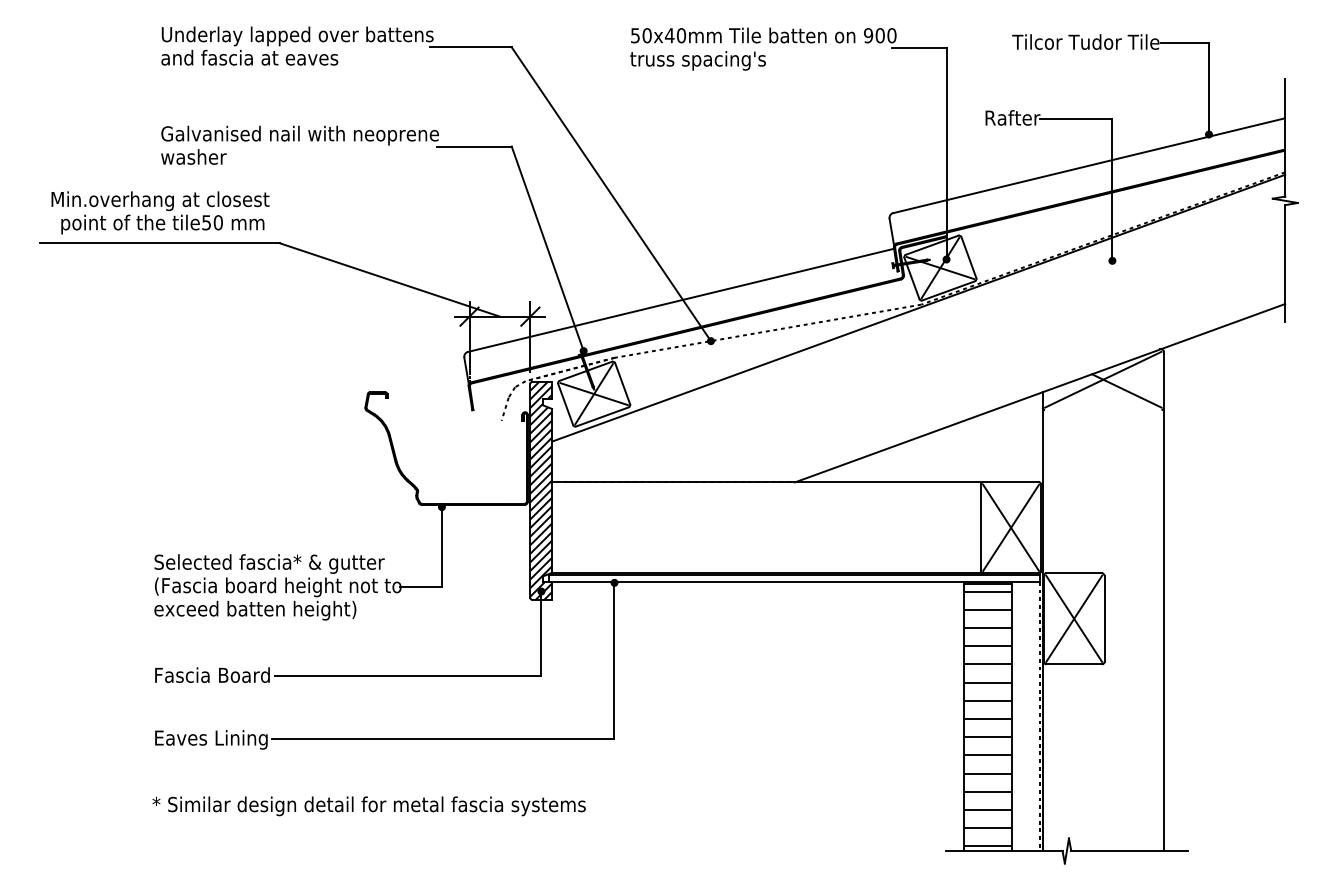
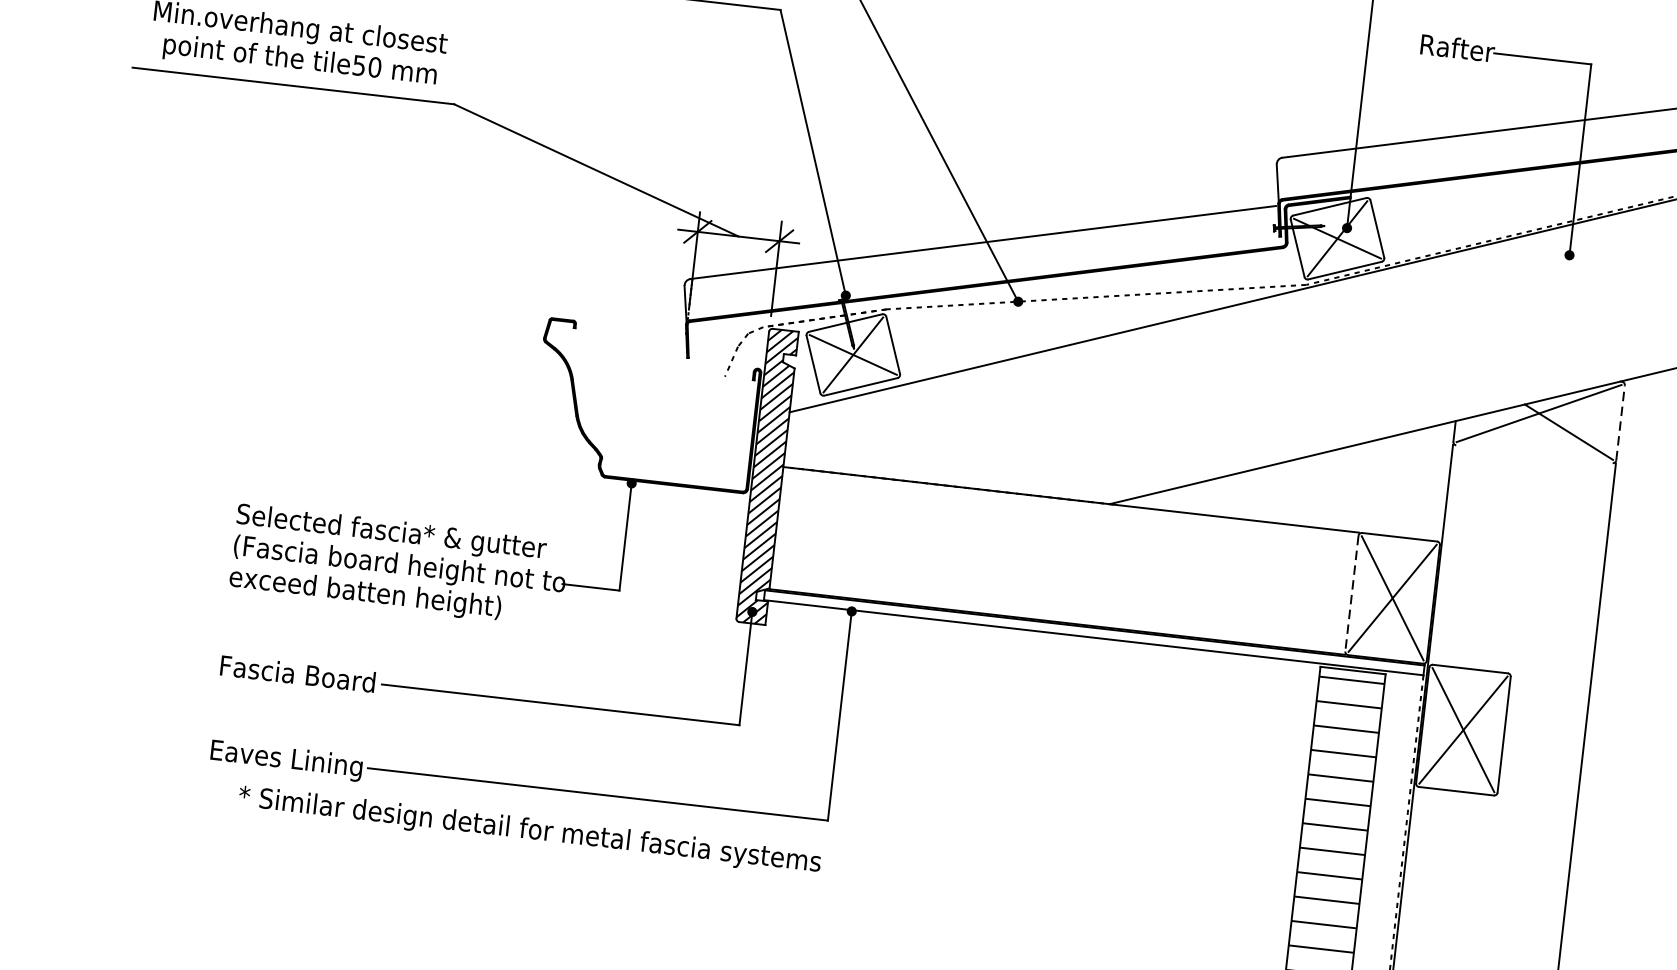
line: (1163, 379) -> (1619, 422), solid -> dashed
line: (980, 528) -> (1351, 594), solid -> dashed
text: (368, 806) -> (528, 831), moved

